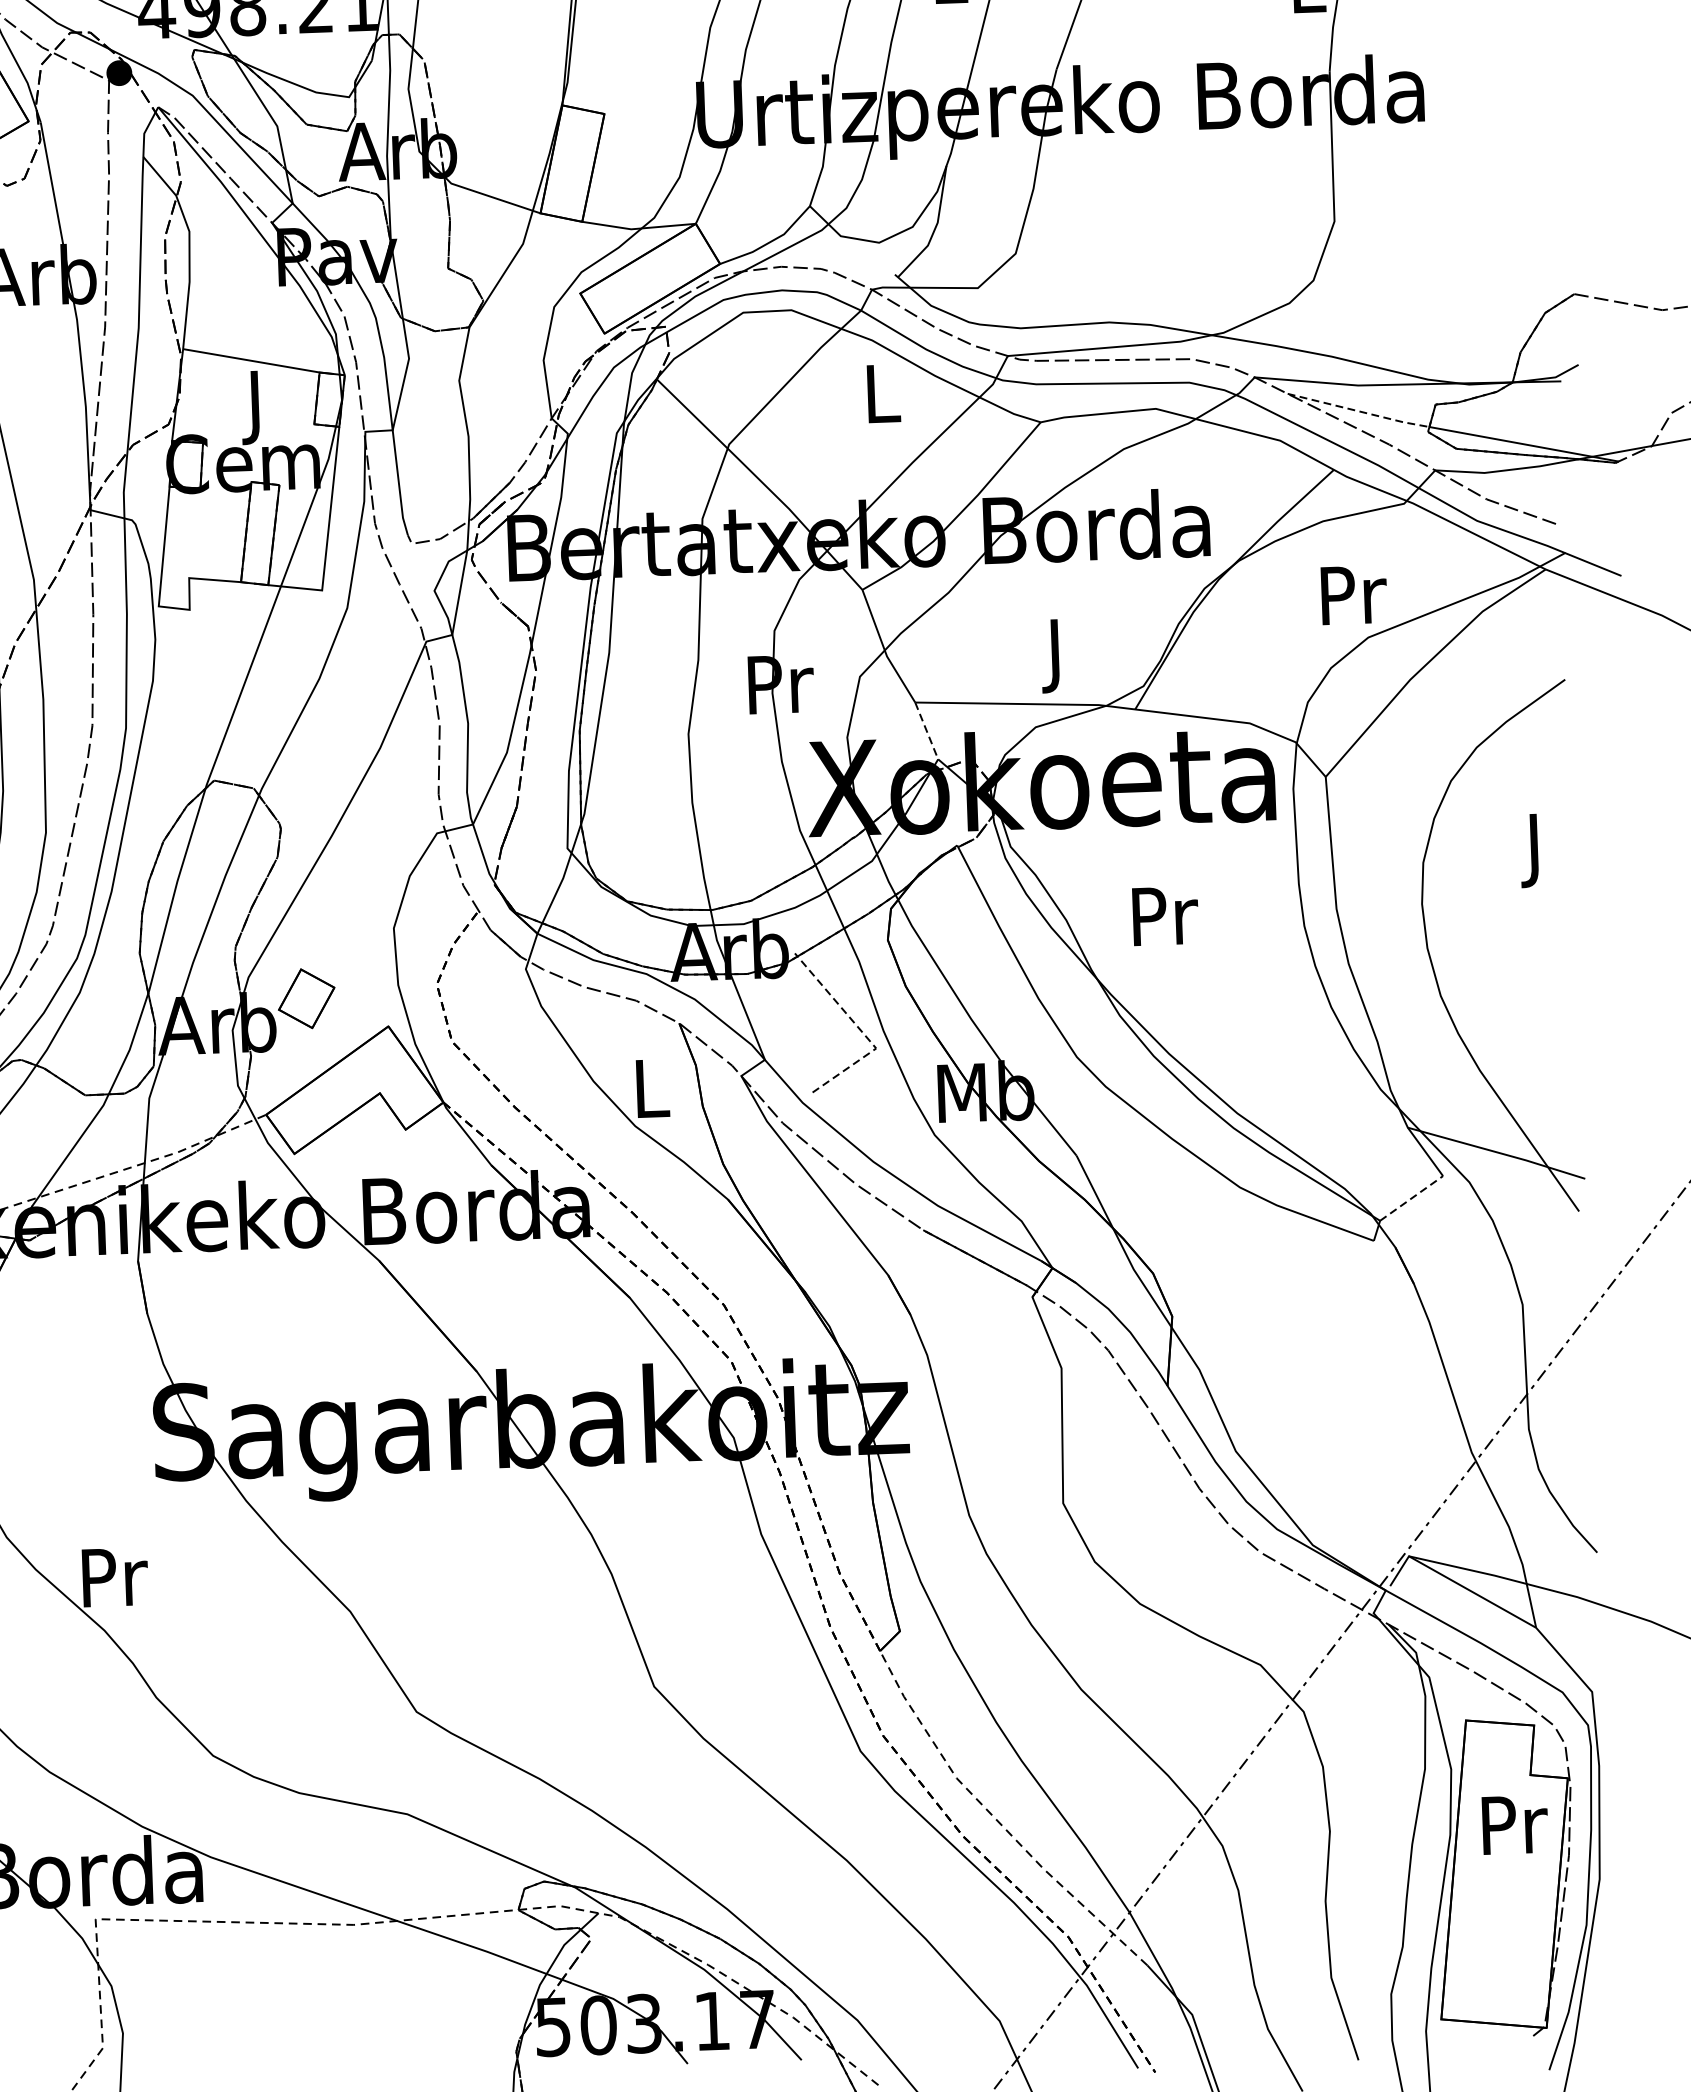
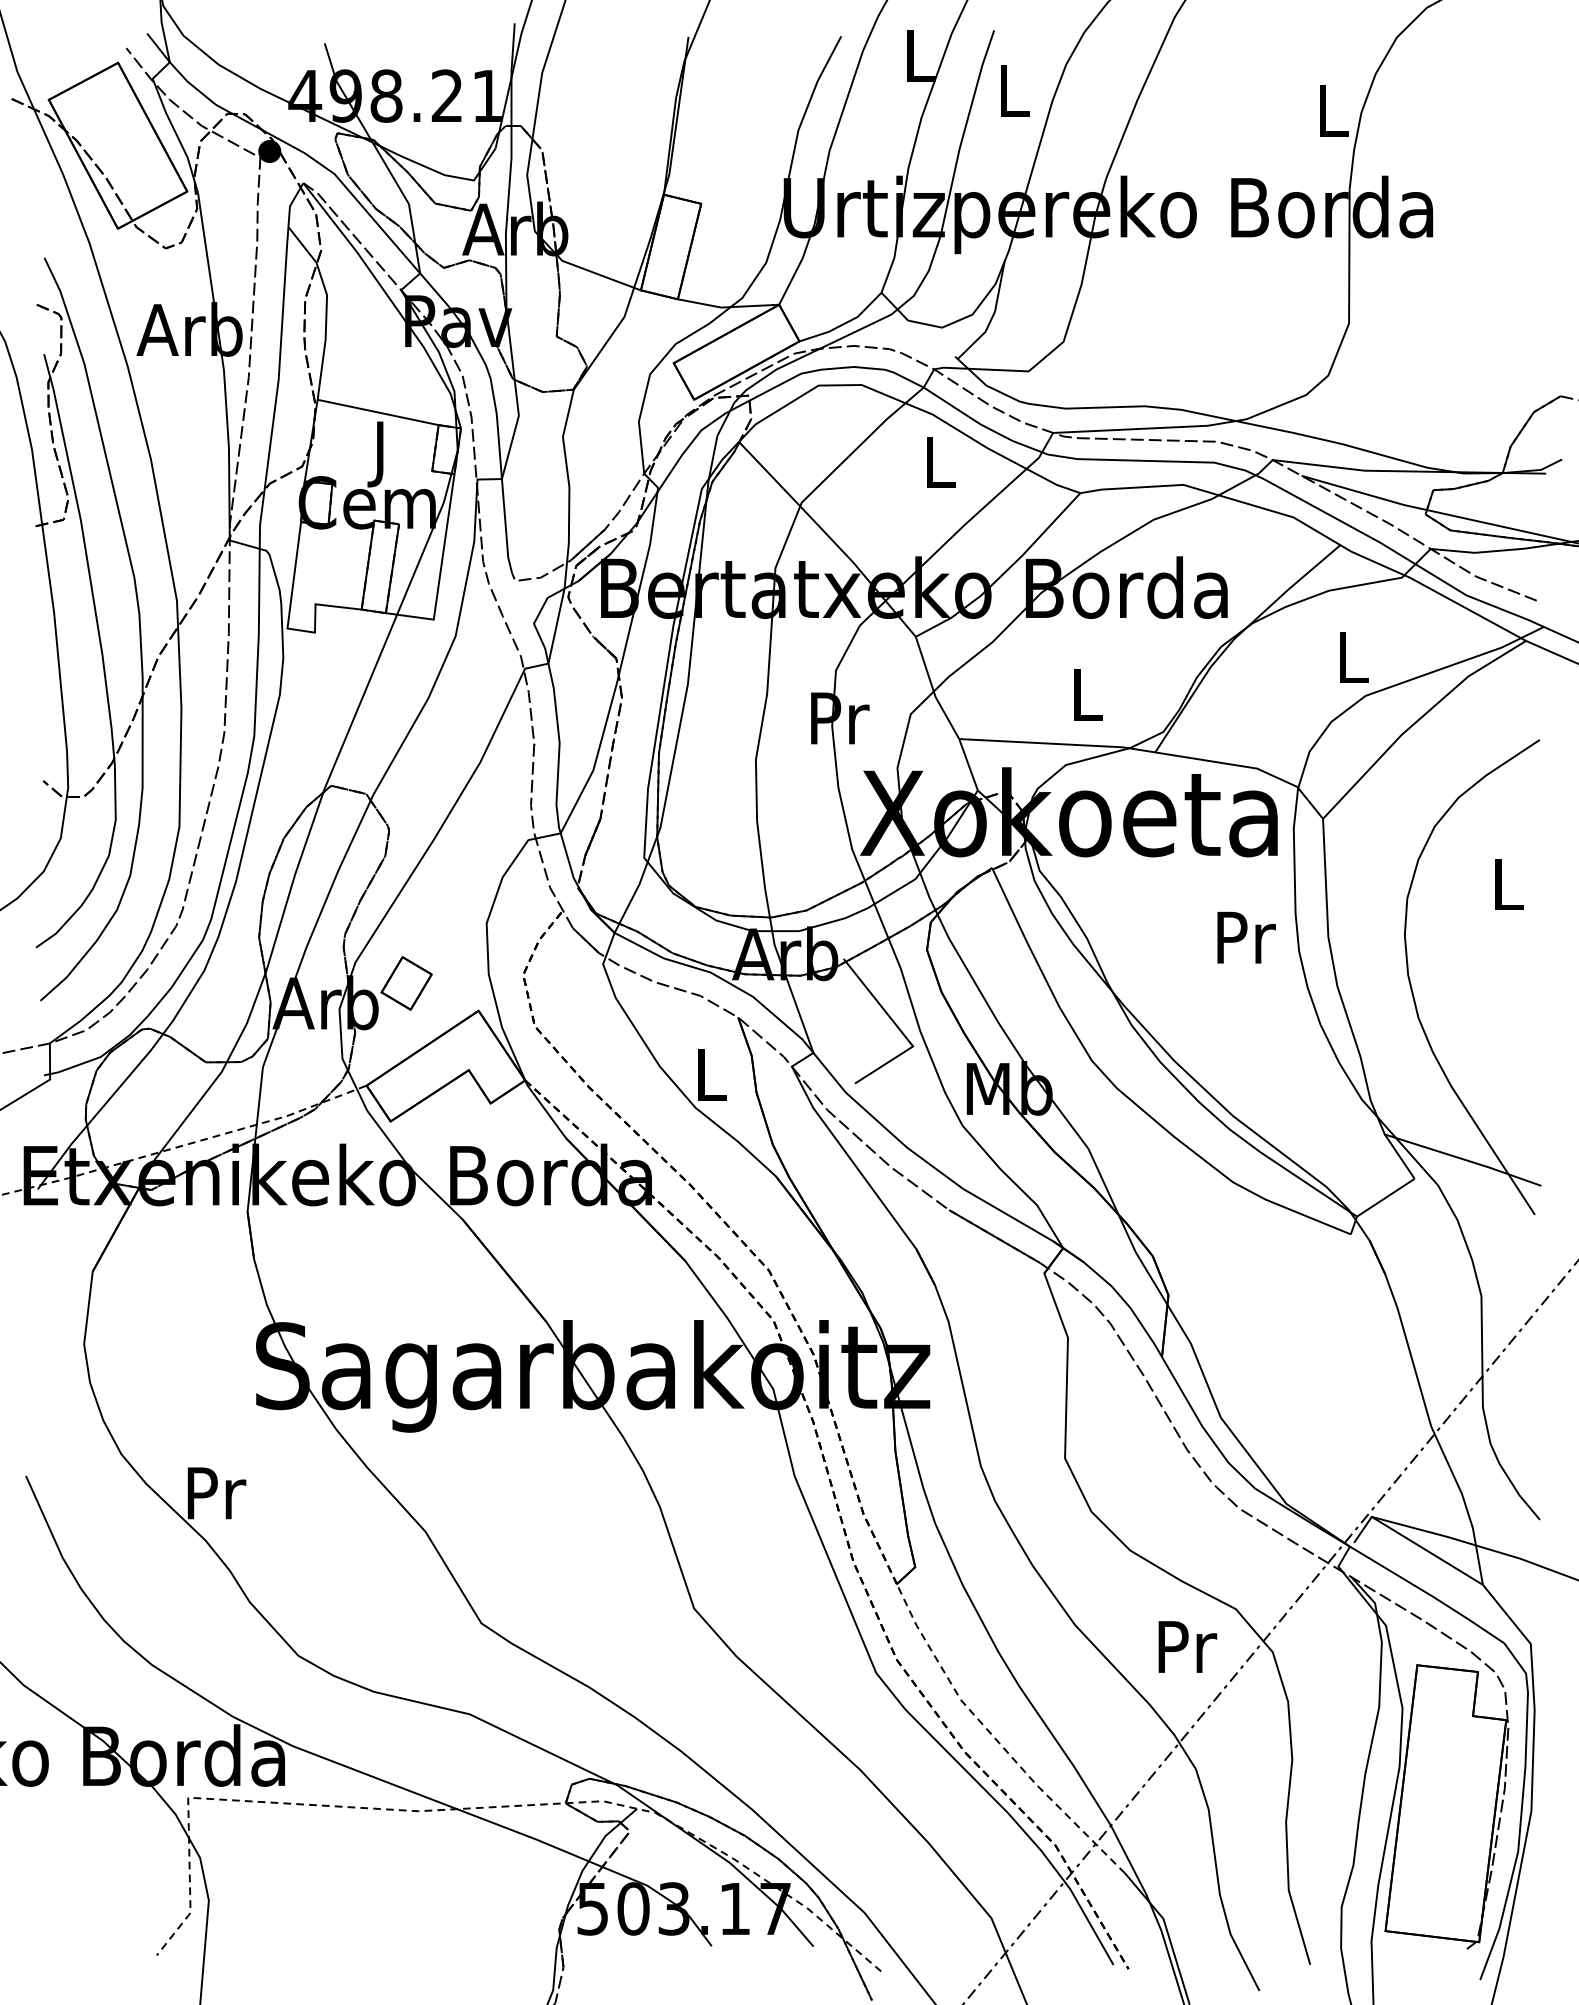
line: (1358, 411) -> (1364, 493), dashed -> solid
text: (1354, 595) -> (1354, 657), Pr -> L
text: (1057, 656) -> (1087, 702), J -> L
line: (926, 731) -> (968, 765), dashed -> solid
text: (1536, 850) -> (1508, 891), J -> L
text: (1165, 915) -> (1246, 937), moved
line: (861, 1031) -> (900, 1030), dashed -> solid
line: (1412, 1198) -> (1386, 1197), dashed -> solid
text: (1514, 1824) -> (1187, 1646), moved

